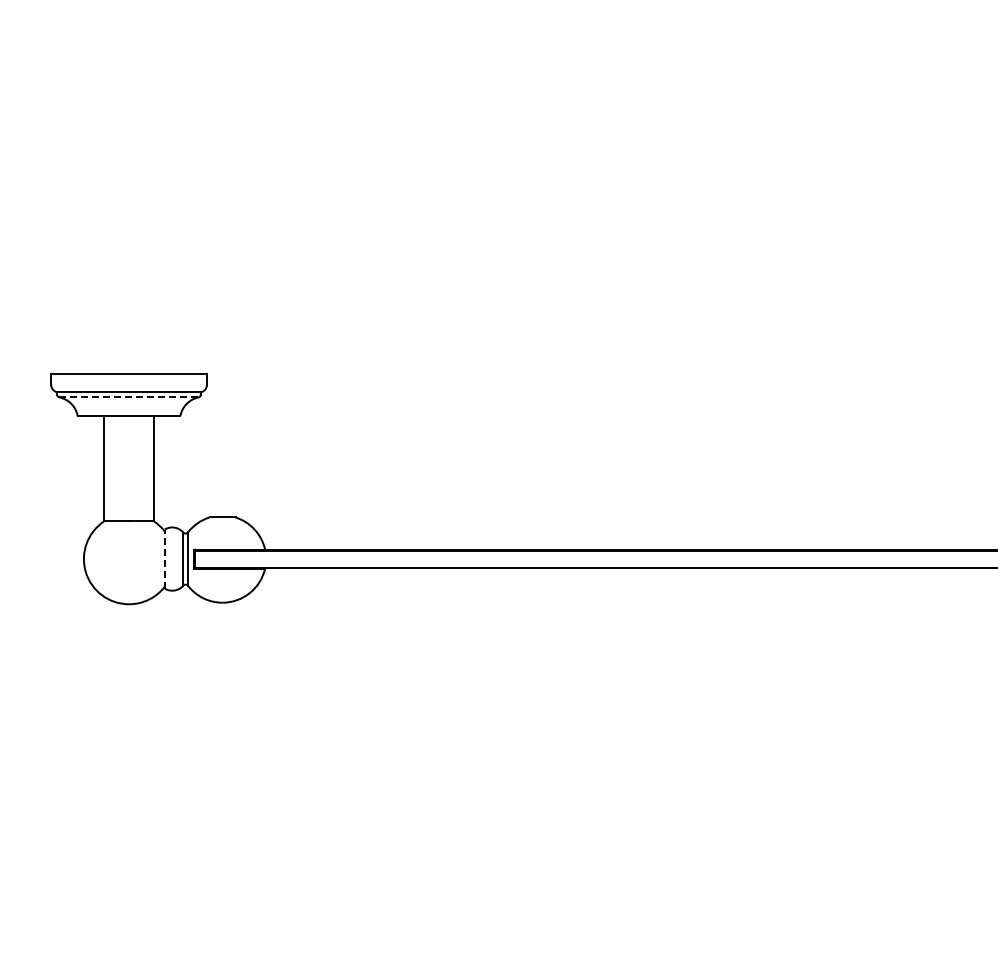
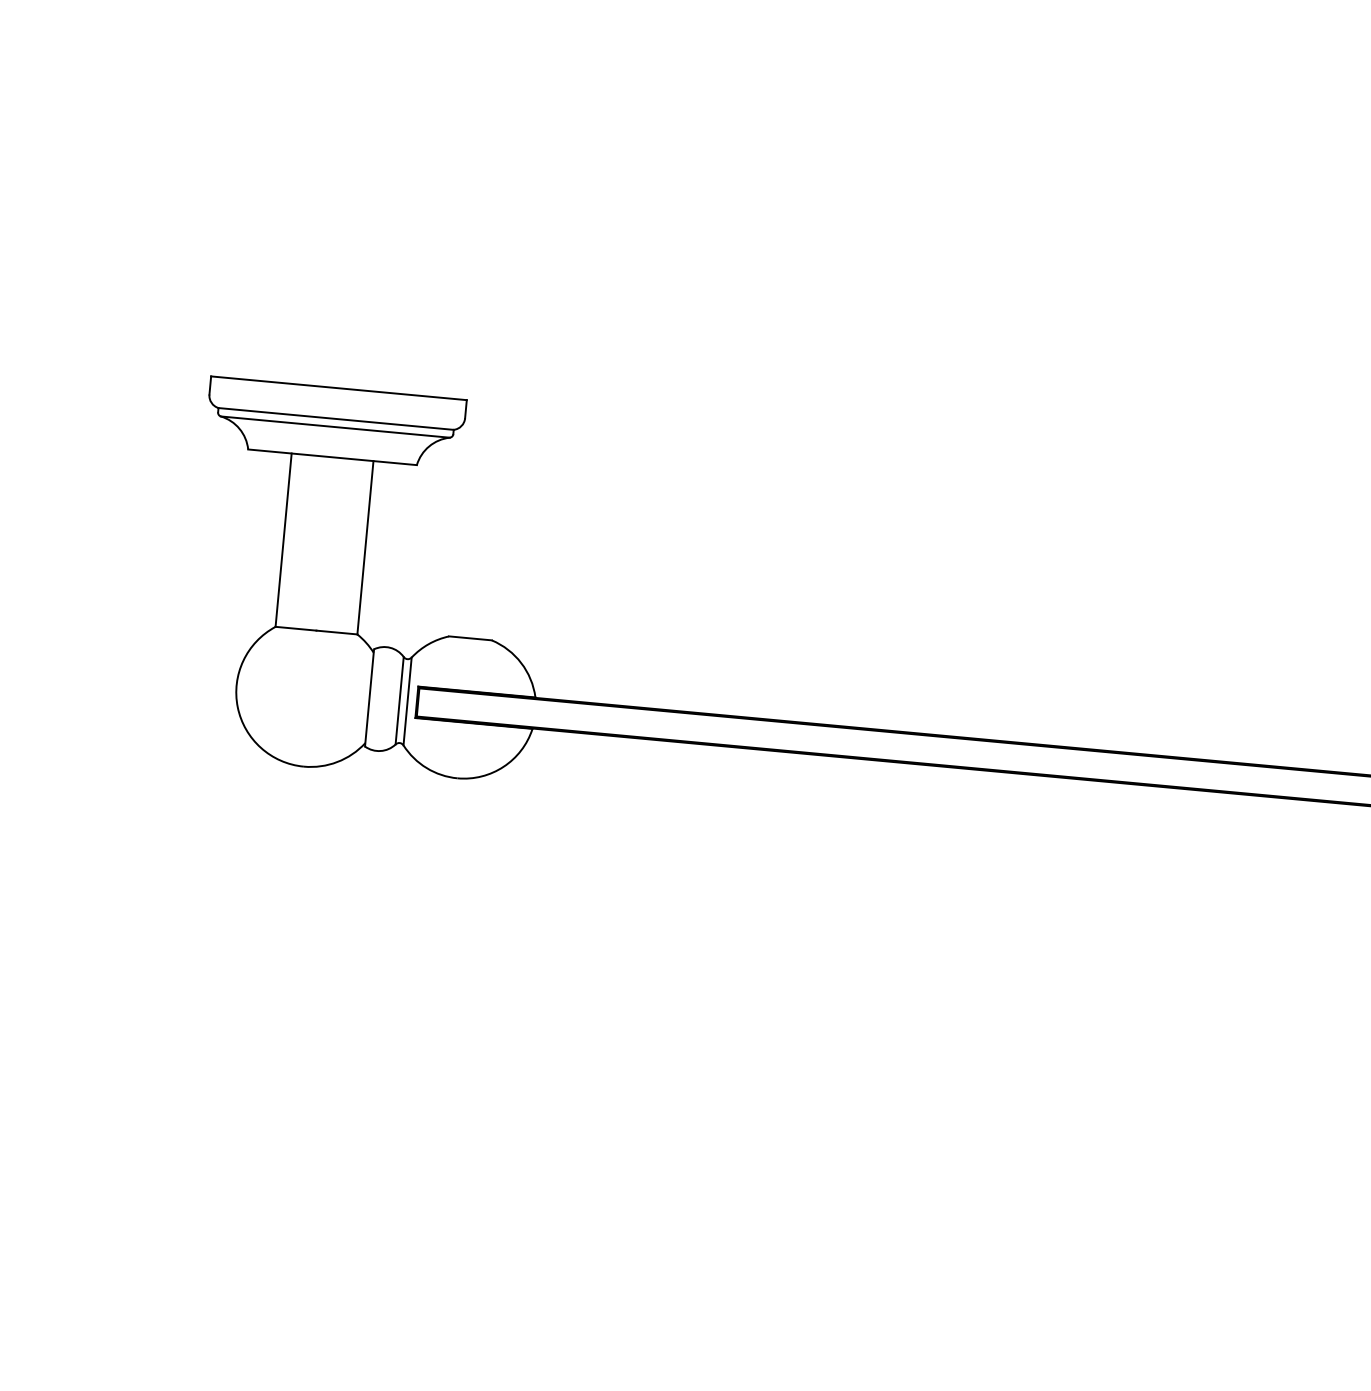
line: (129, 397) -> (336, 427), dashed -> solid
line: (164, 559) -> (368, 698), dashed -> solid

